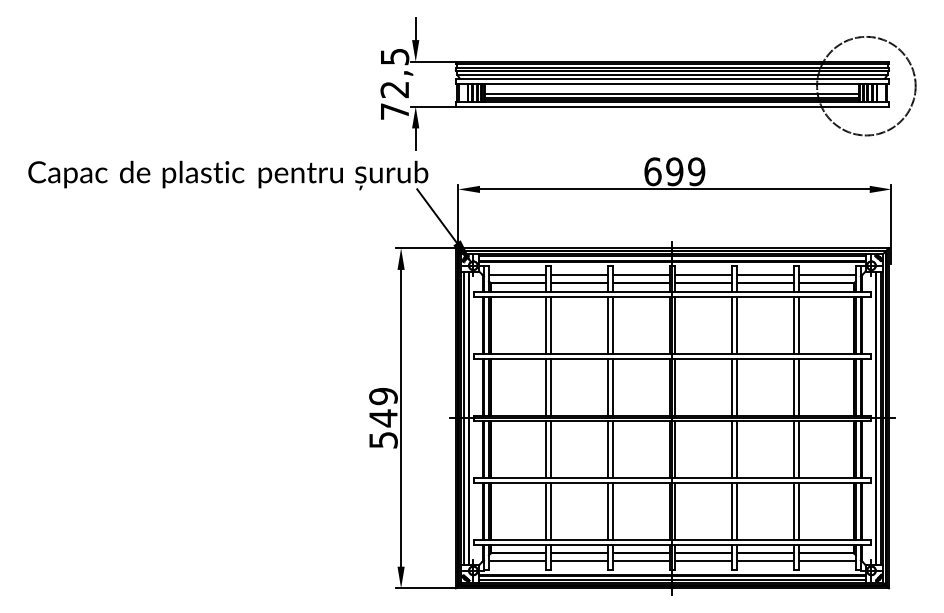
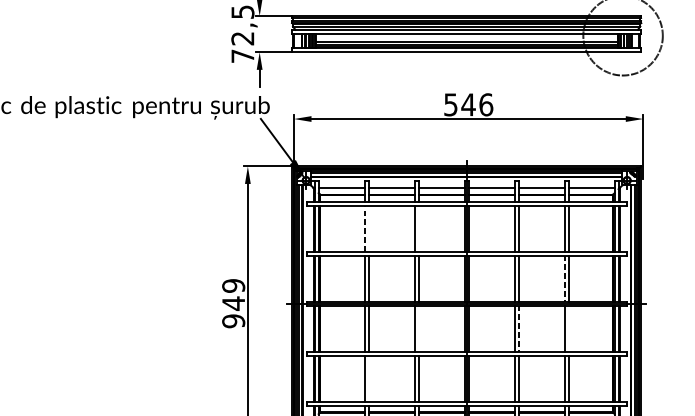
text: (674, 171) -> (468, 104), 699 -> 546
line: (550, 324) -> (368, 227), removed
line: (612, 324) -> (418, 227), removed
line: (545, 325) -> (364, 228), solid -> dashed
line: (793, 387) -> (564, 278), solid -> dashed
text: (383, 439) -> (233, 320), 549 -> 949
line: (612, 448) -> (418, 327), removed
line: (798, 448) -> (568, 327), removed
line: (736, 449) -> (518, 328), solid -> dashed
line: (550, 510) -> (368, 377), removed

